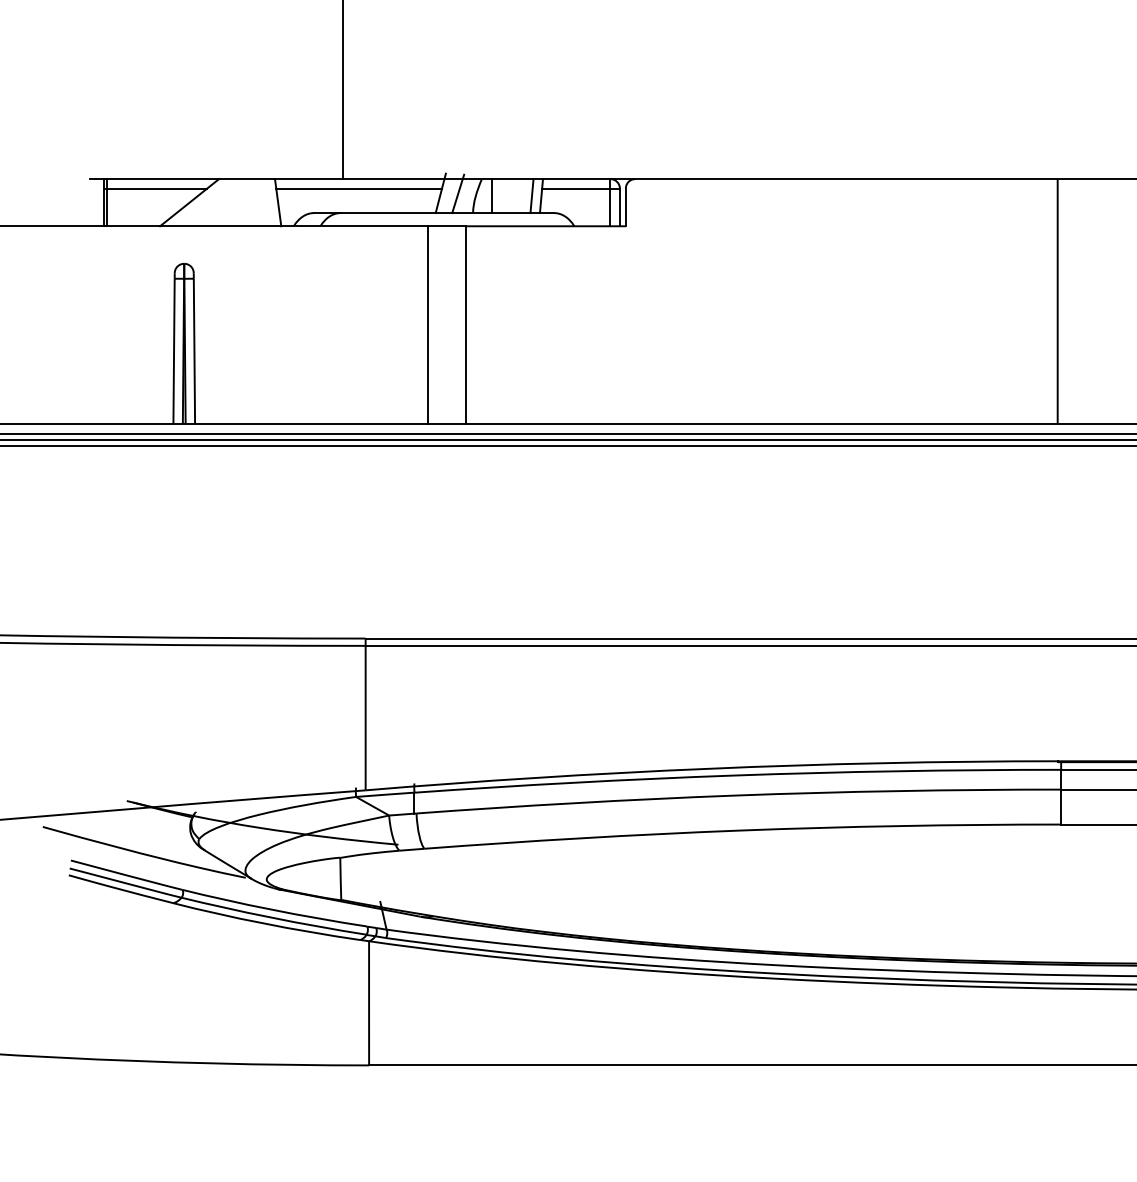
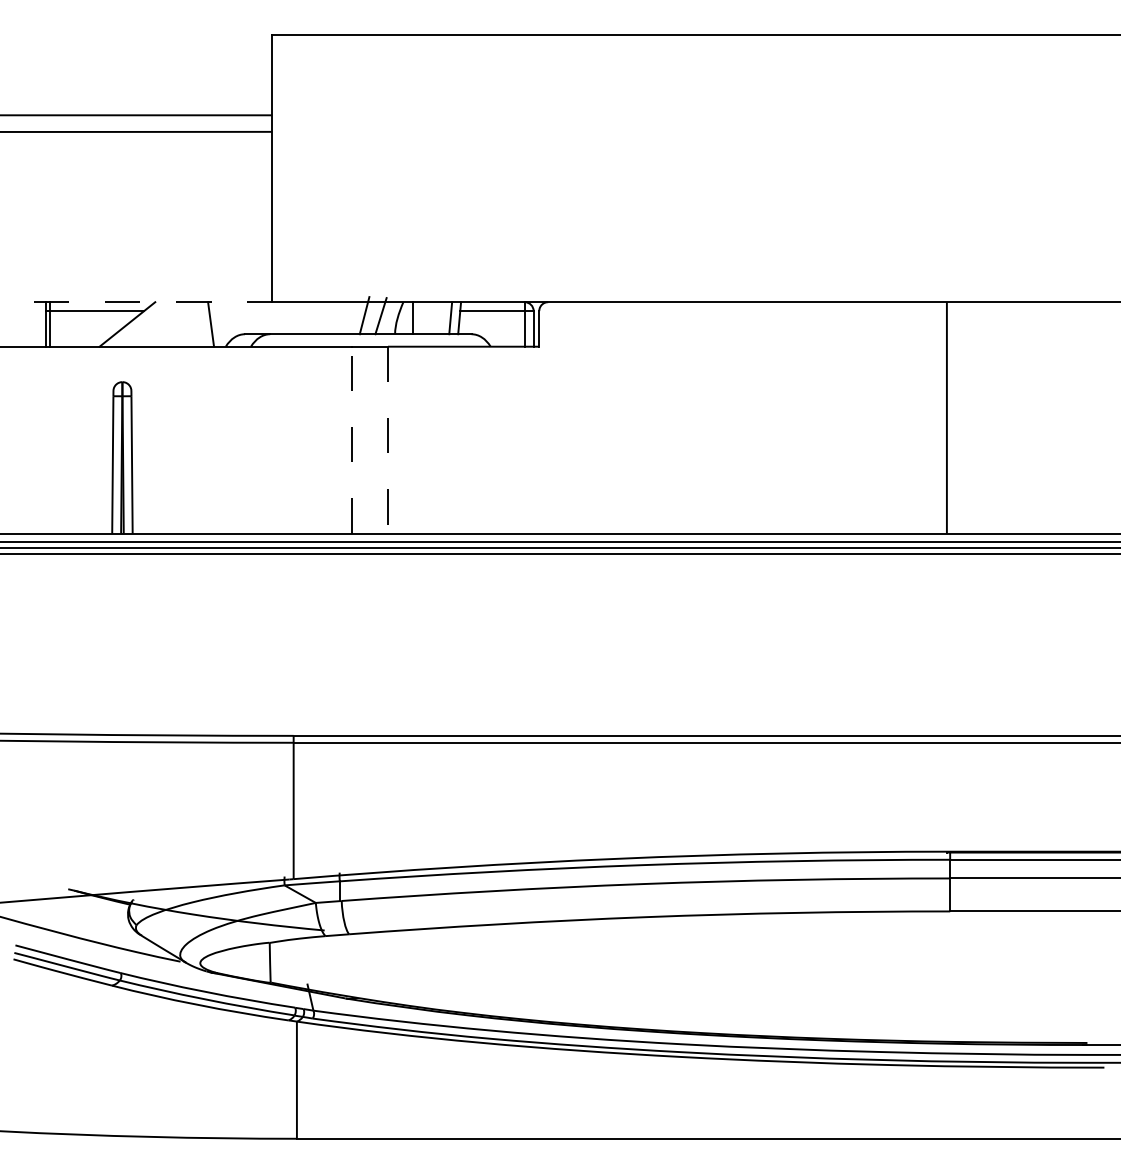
line: (217, 179) -> (153, 302), solid -> dashed
line: (359, 188) -> (287, 311), removed
line: (427, 324) -> (352, 439), solid -> dashed
line: (466, 325) -> (388, 440), solid -> dashed

